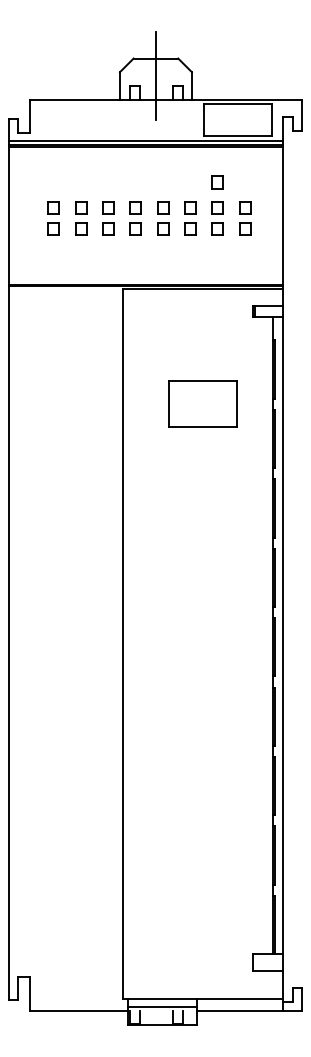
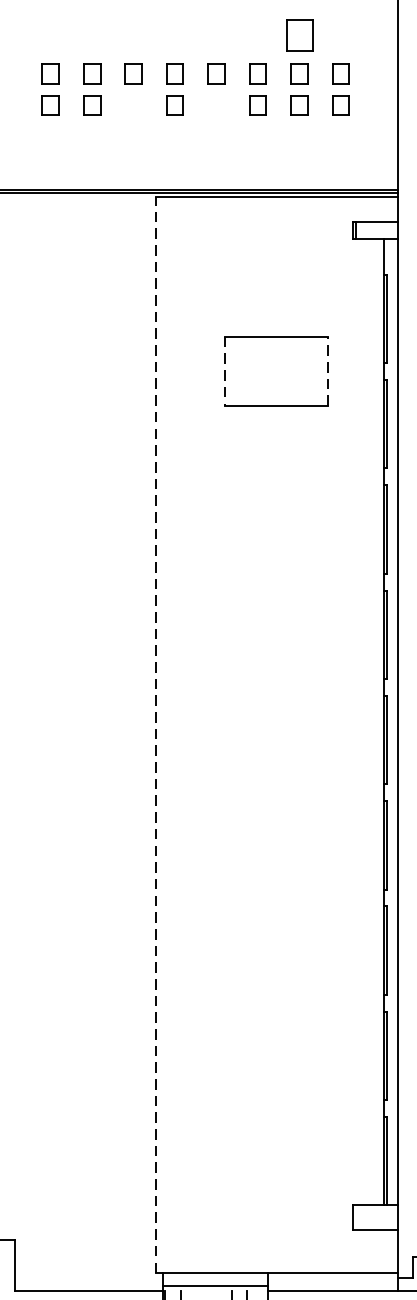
part: (217, 182) -> (298, 35), size x1.6
part: (108, 228) -> (133, 105), removed
part: (163, 228) -> (216, 105), removed
line: (168, 404) -> (224, 371), solid -> dashed
line: (237, 404) -> (329, 371), solid -> dashed
line: (123, 644) -> (156, 735), solid -> dashed

